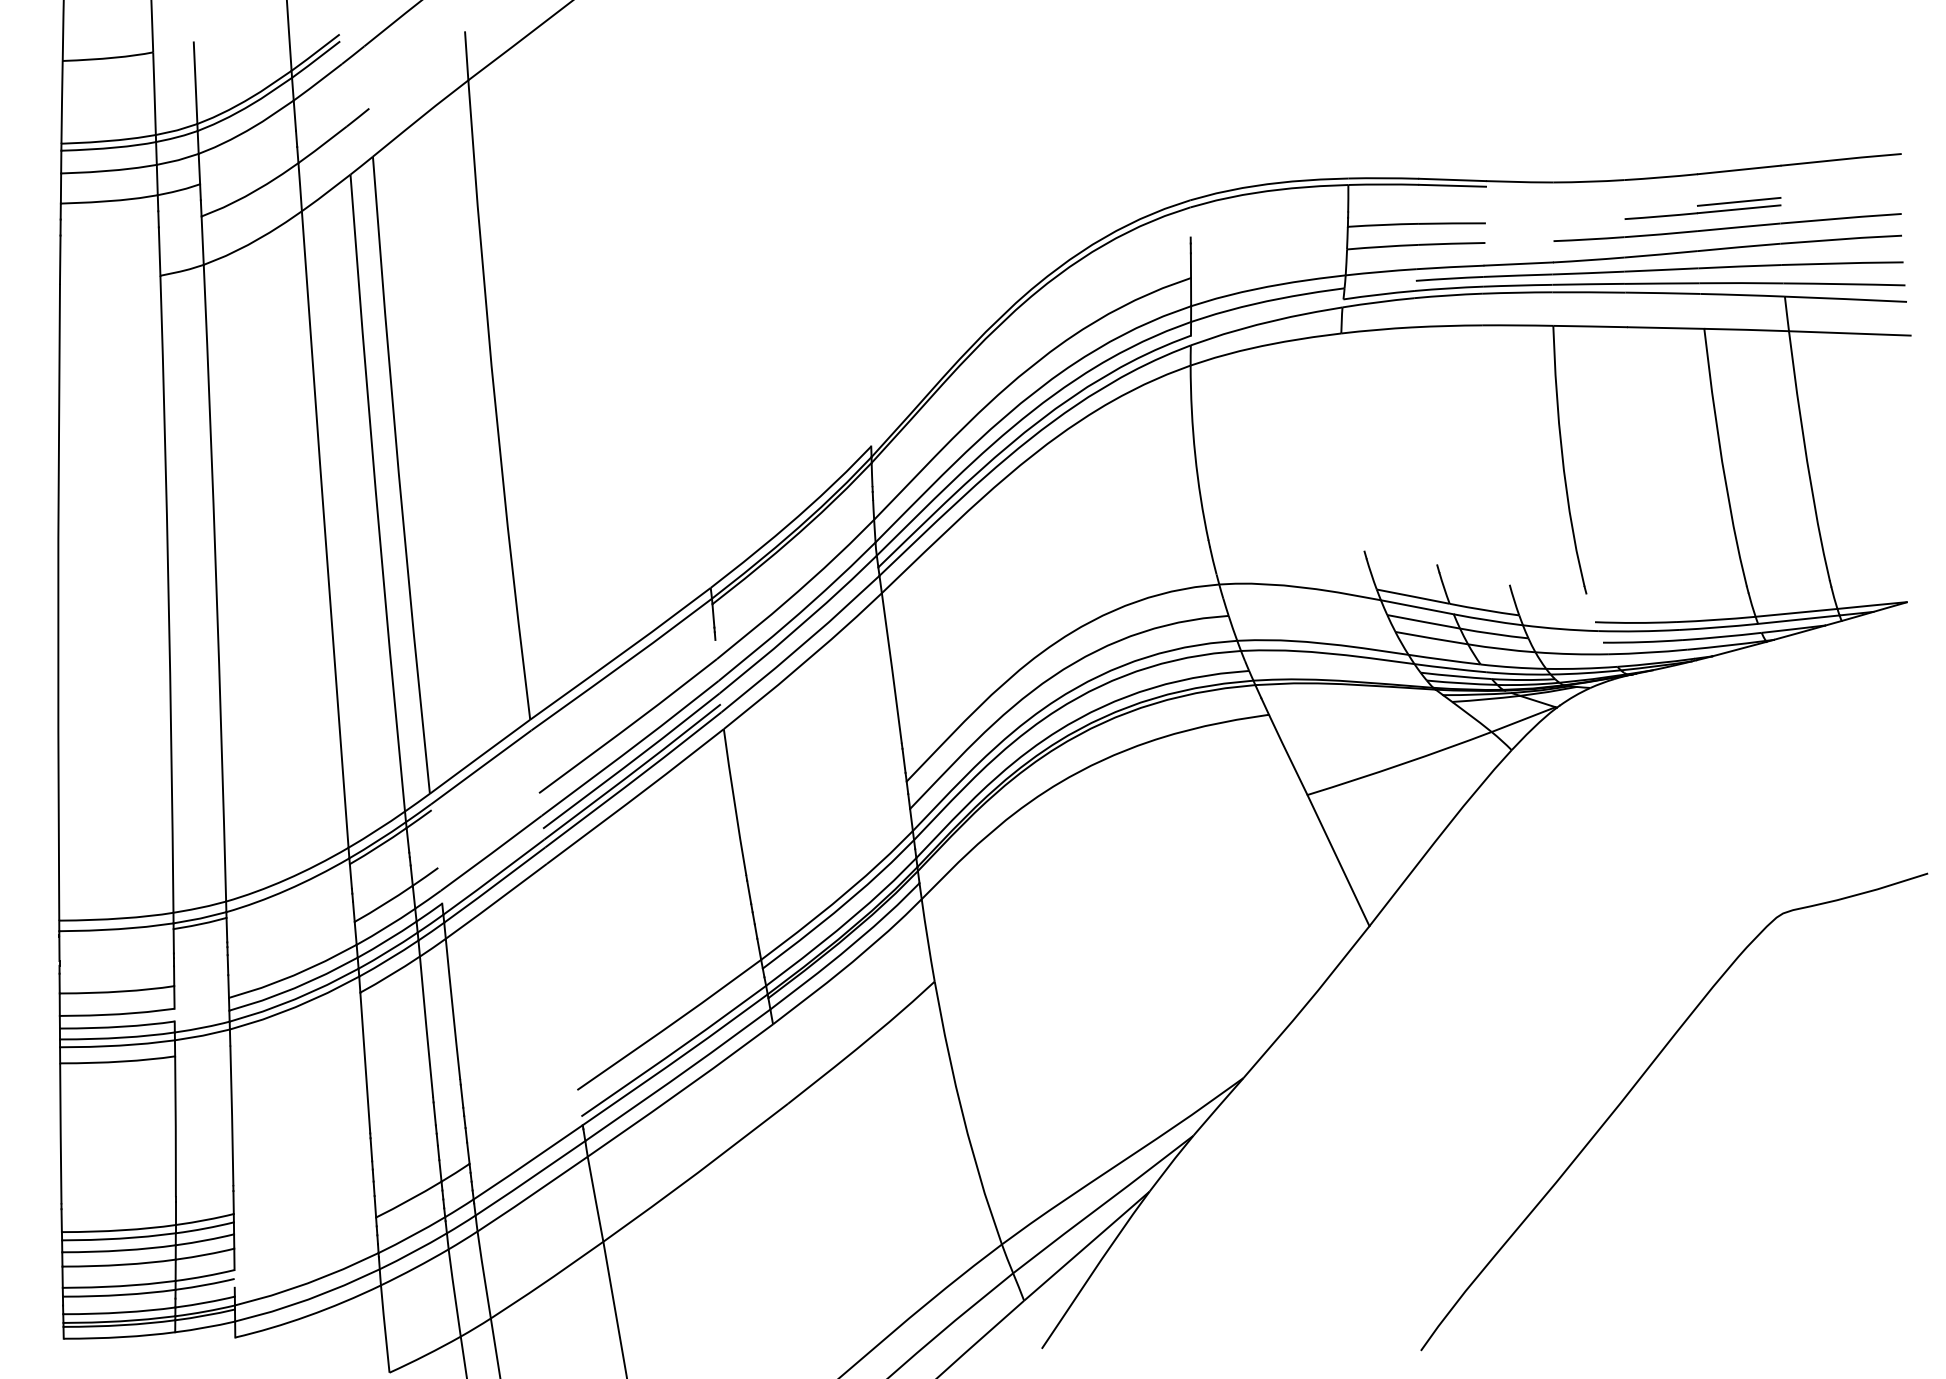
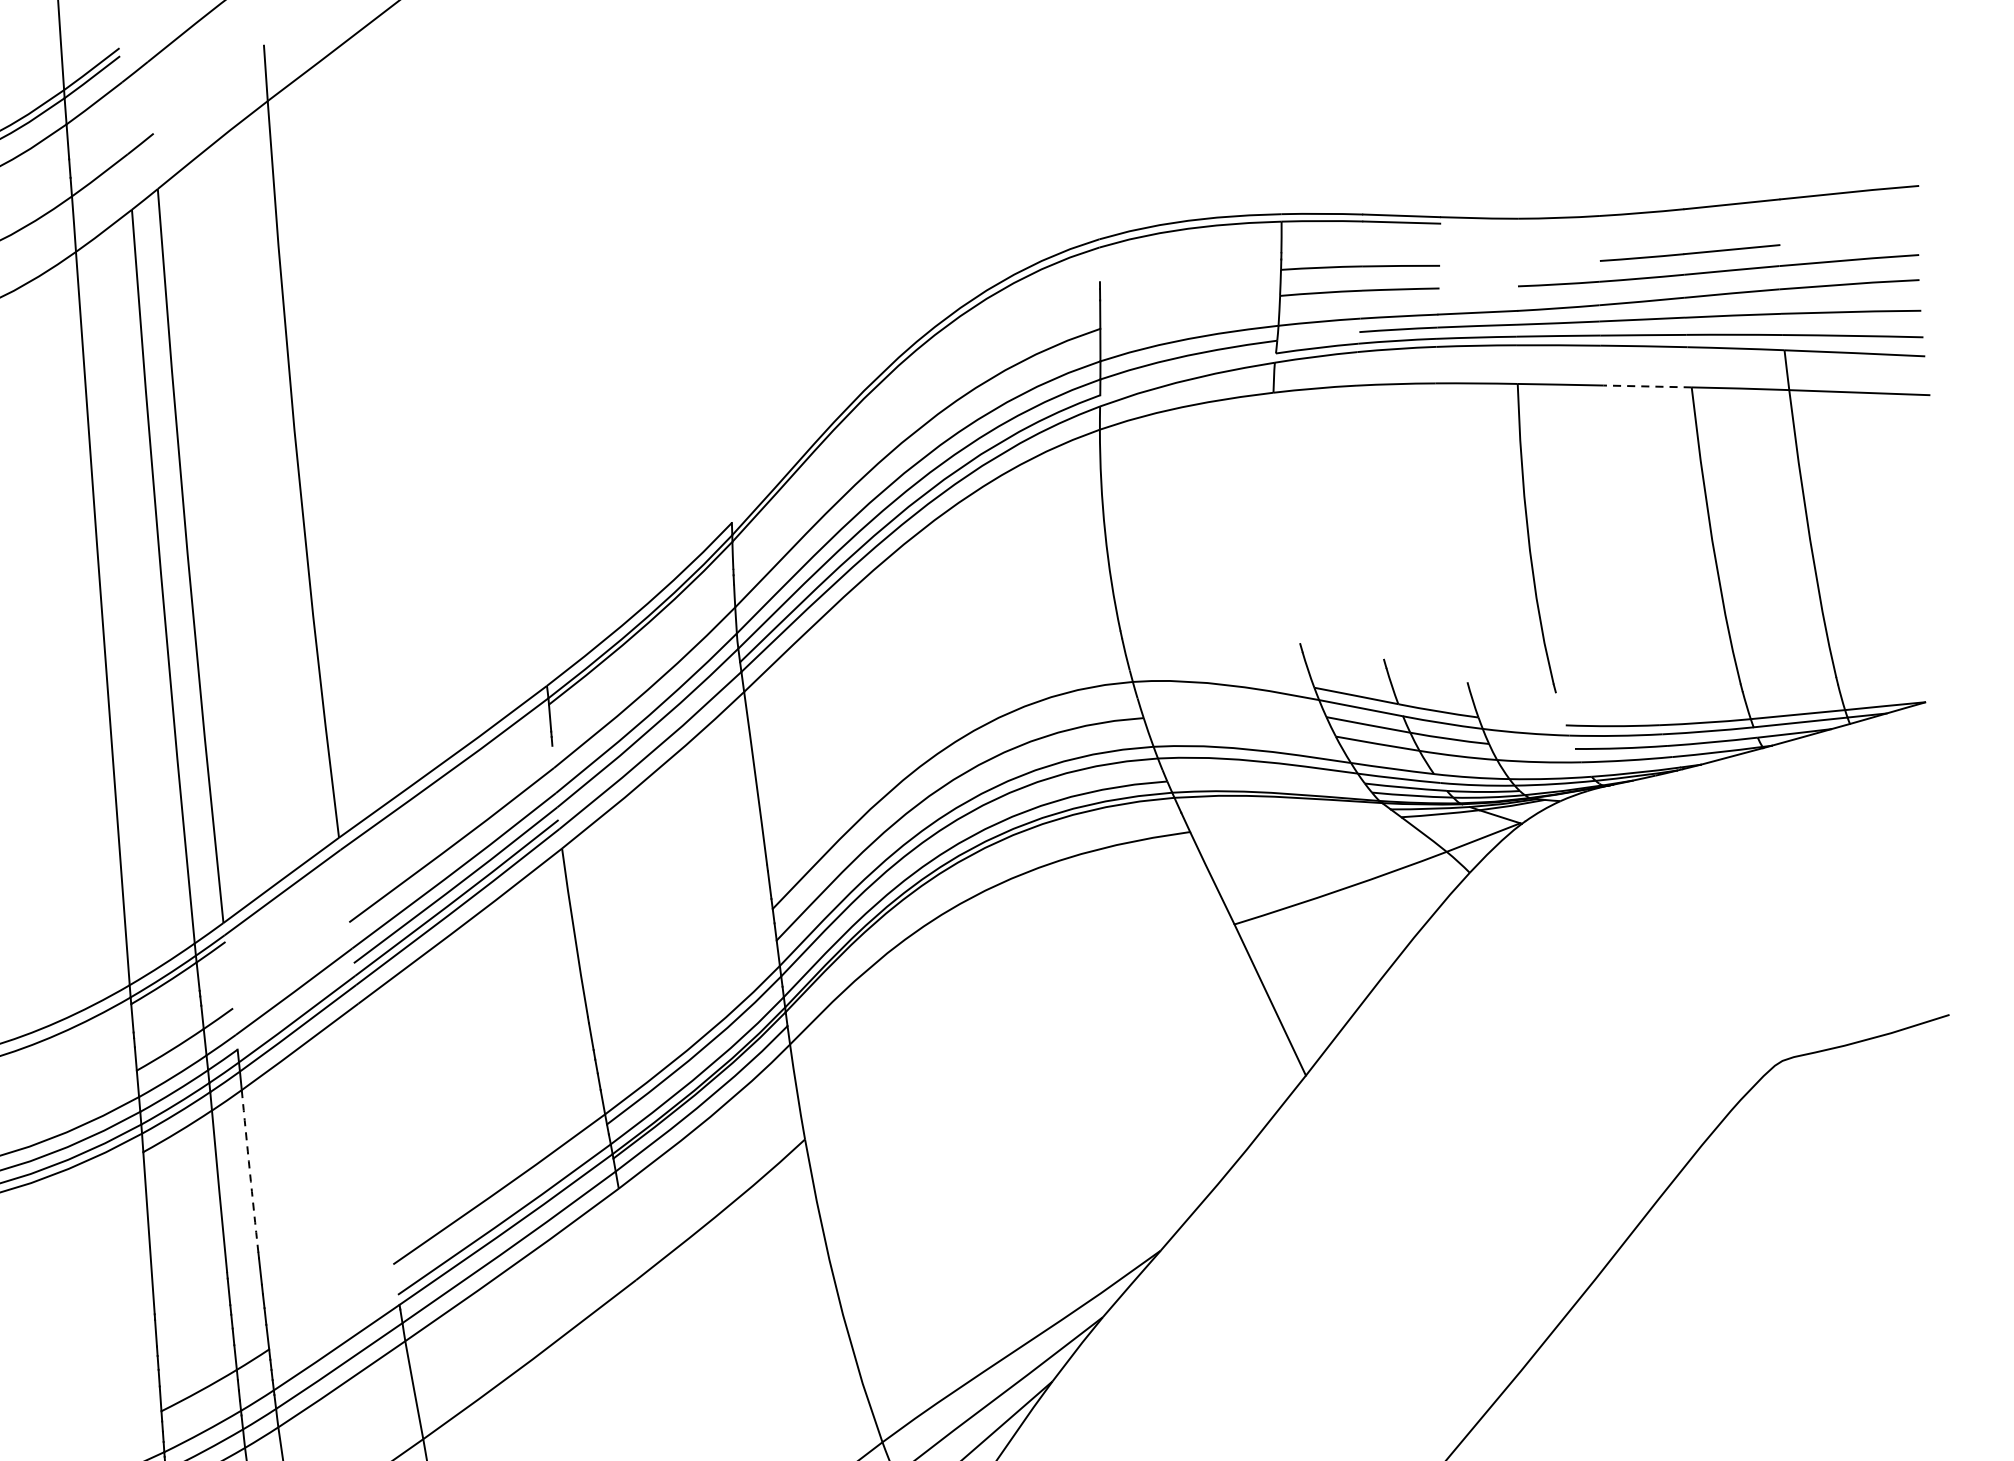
line: (1738, 201) -> (1731, 240), removed
line: (1665, 328) -> (1646, 386), solid -> dashed
arc: (452, 1009) -> (249, 1171), solid -> dashed

